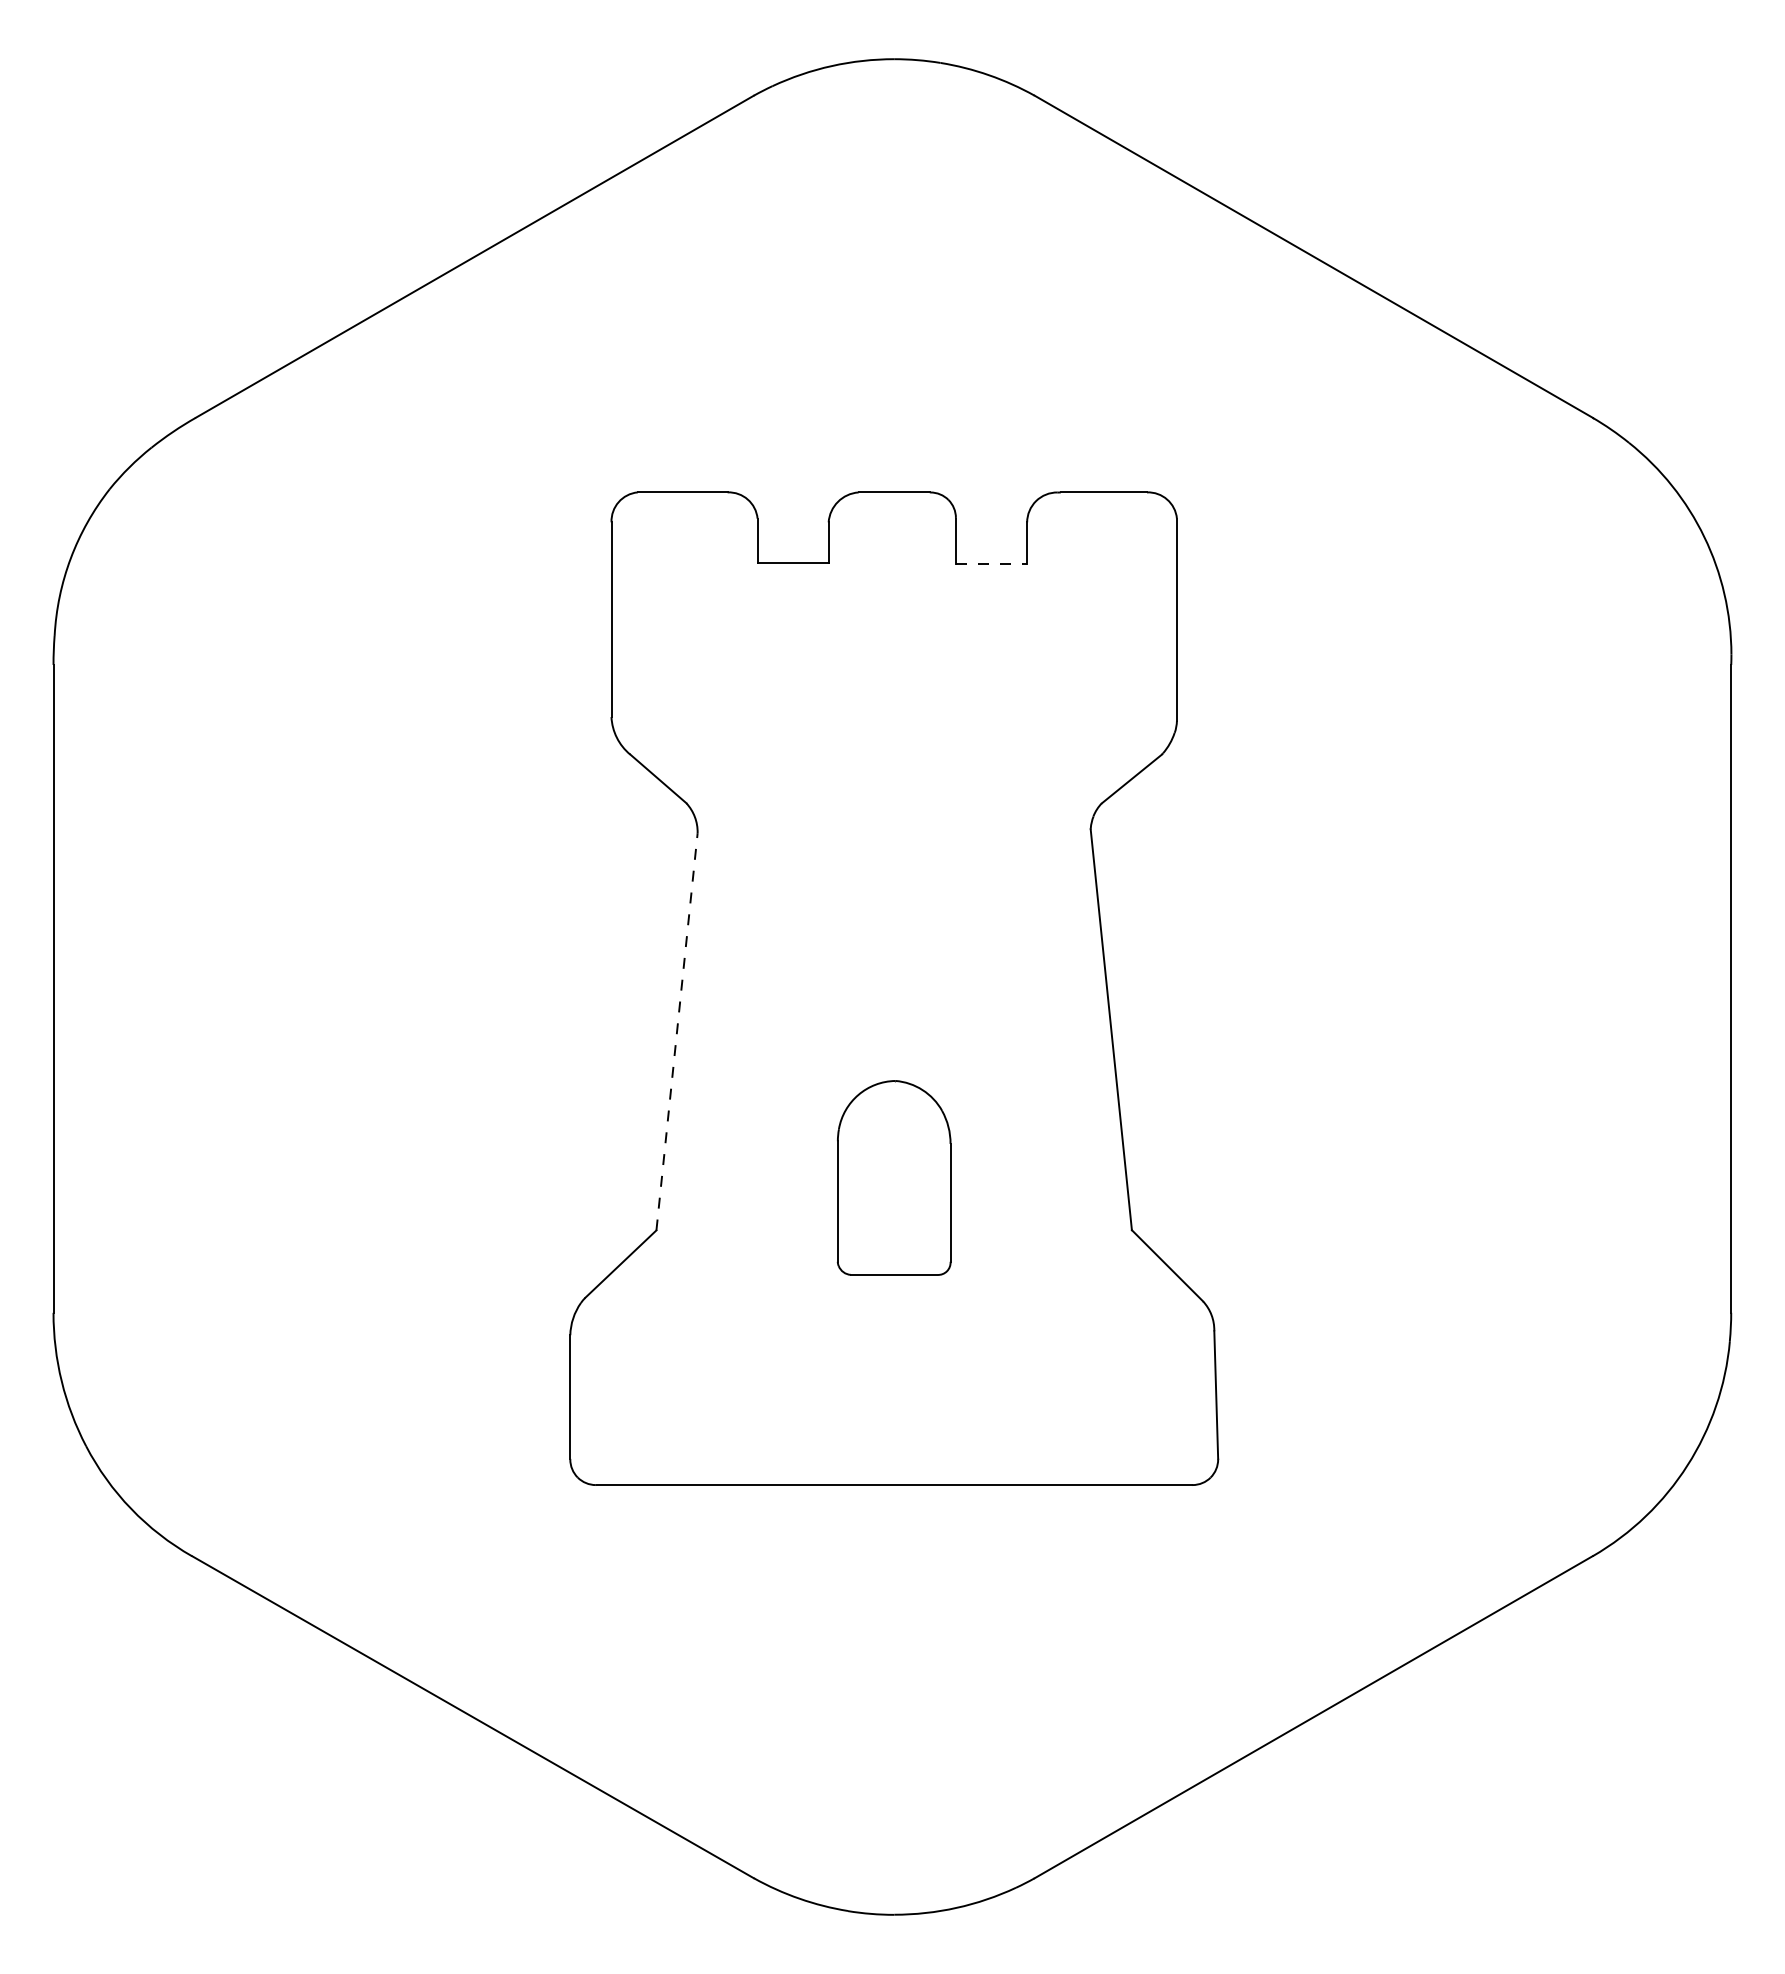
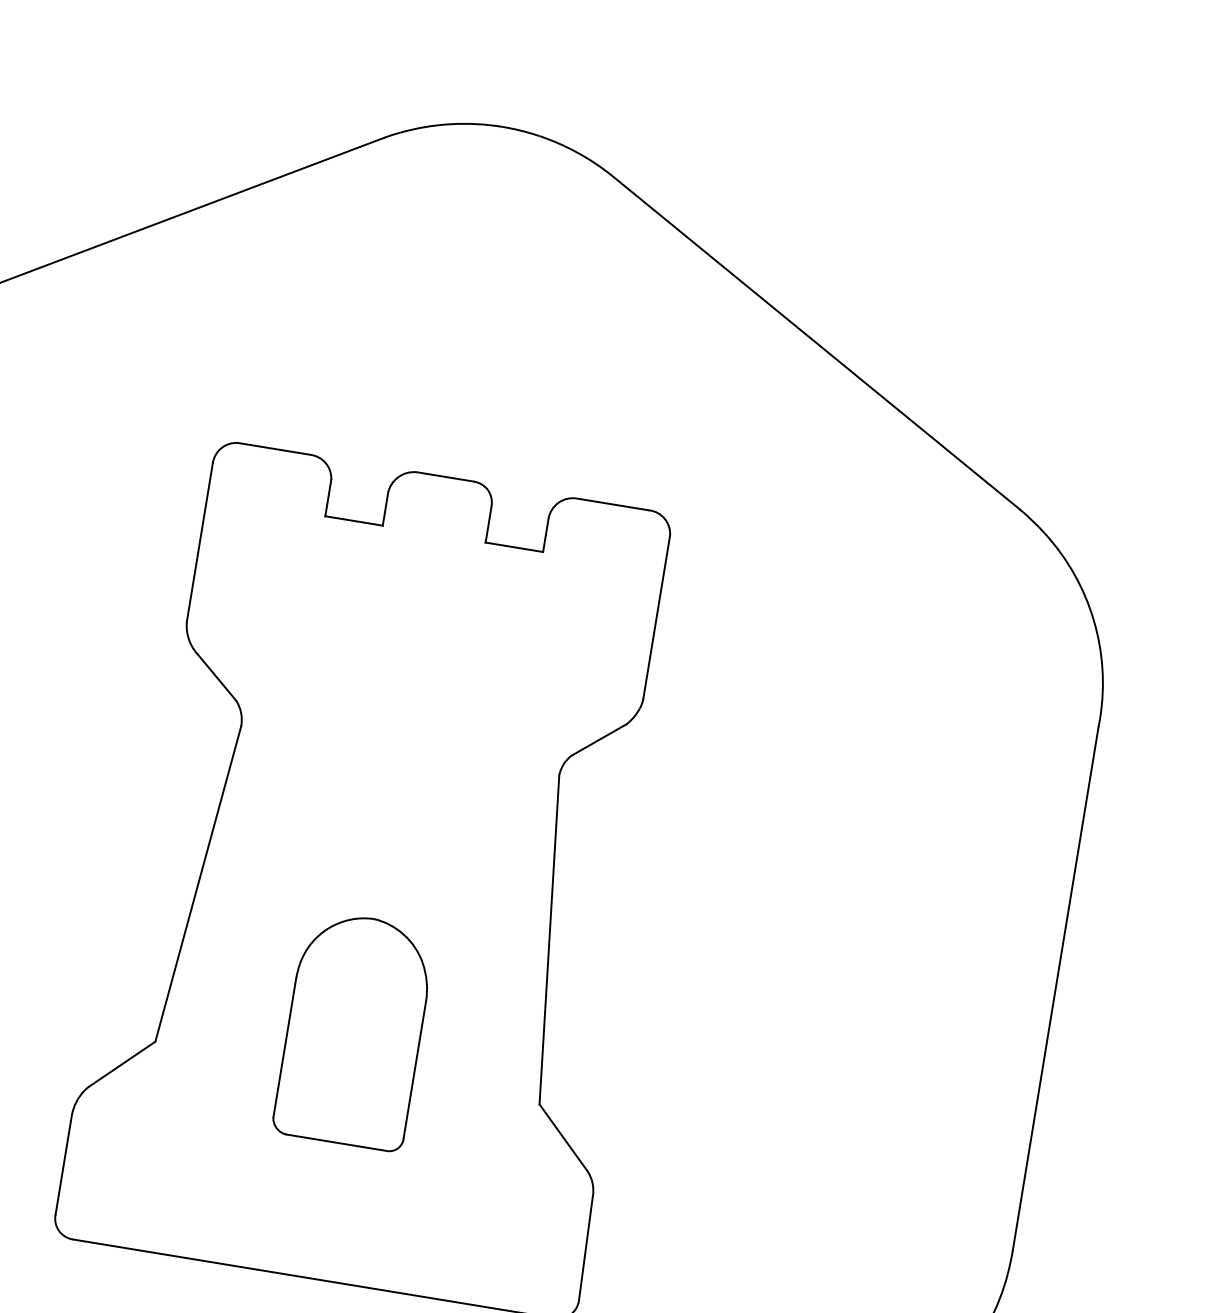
line: (991, 563) -> (514, 547), dashed -> solid
line: (677, 1031) -> (198, 883), dashed -> solid
part: (893, 1177) -> (353, 1030), size x1.43

